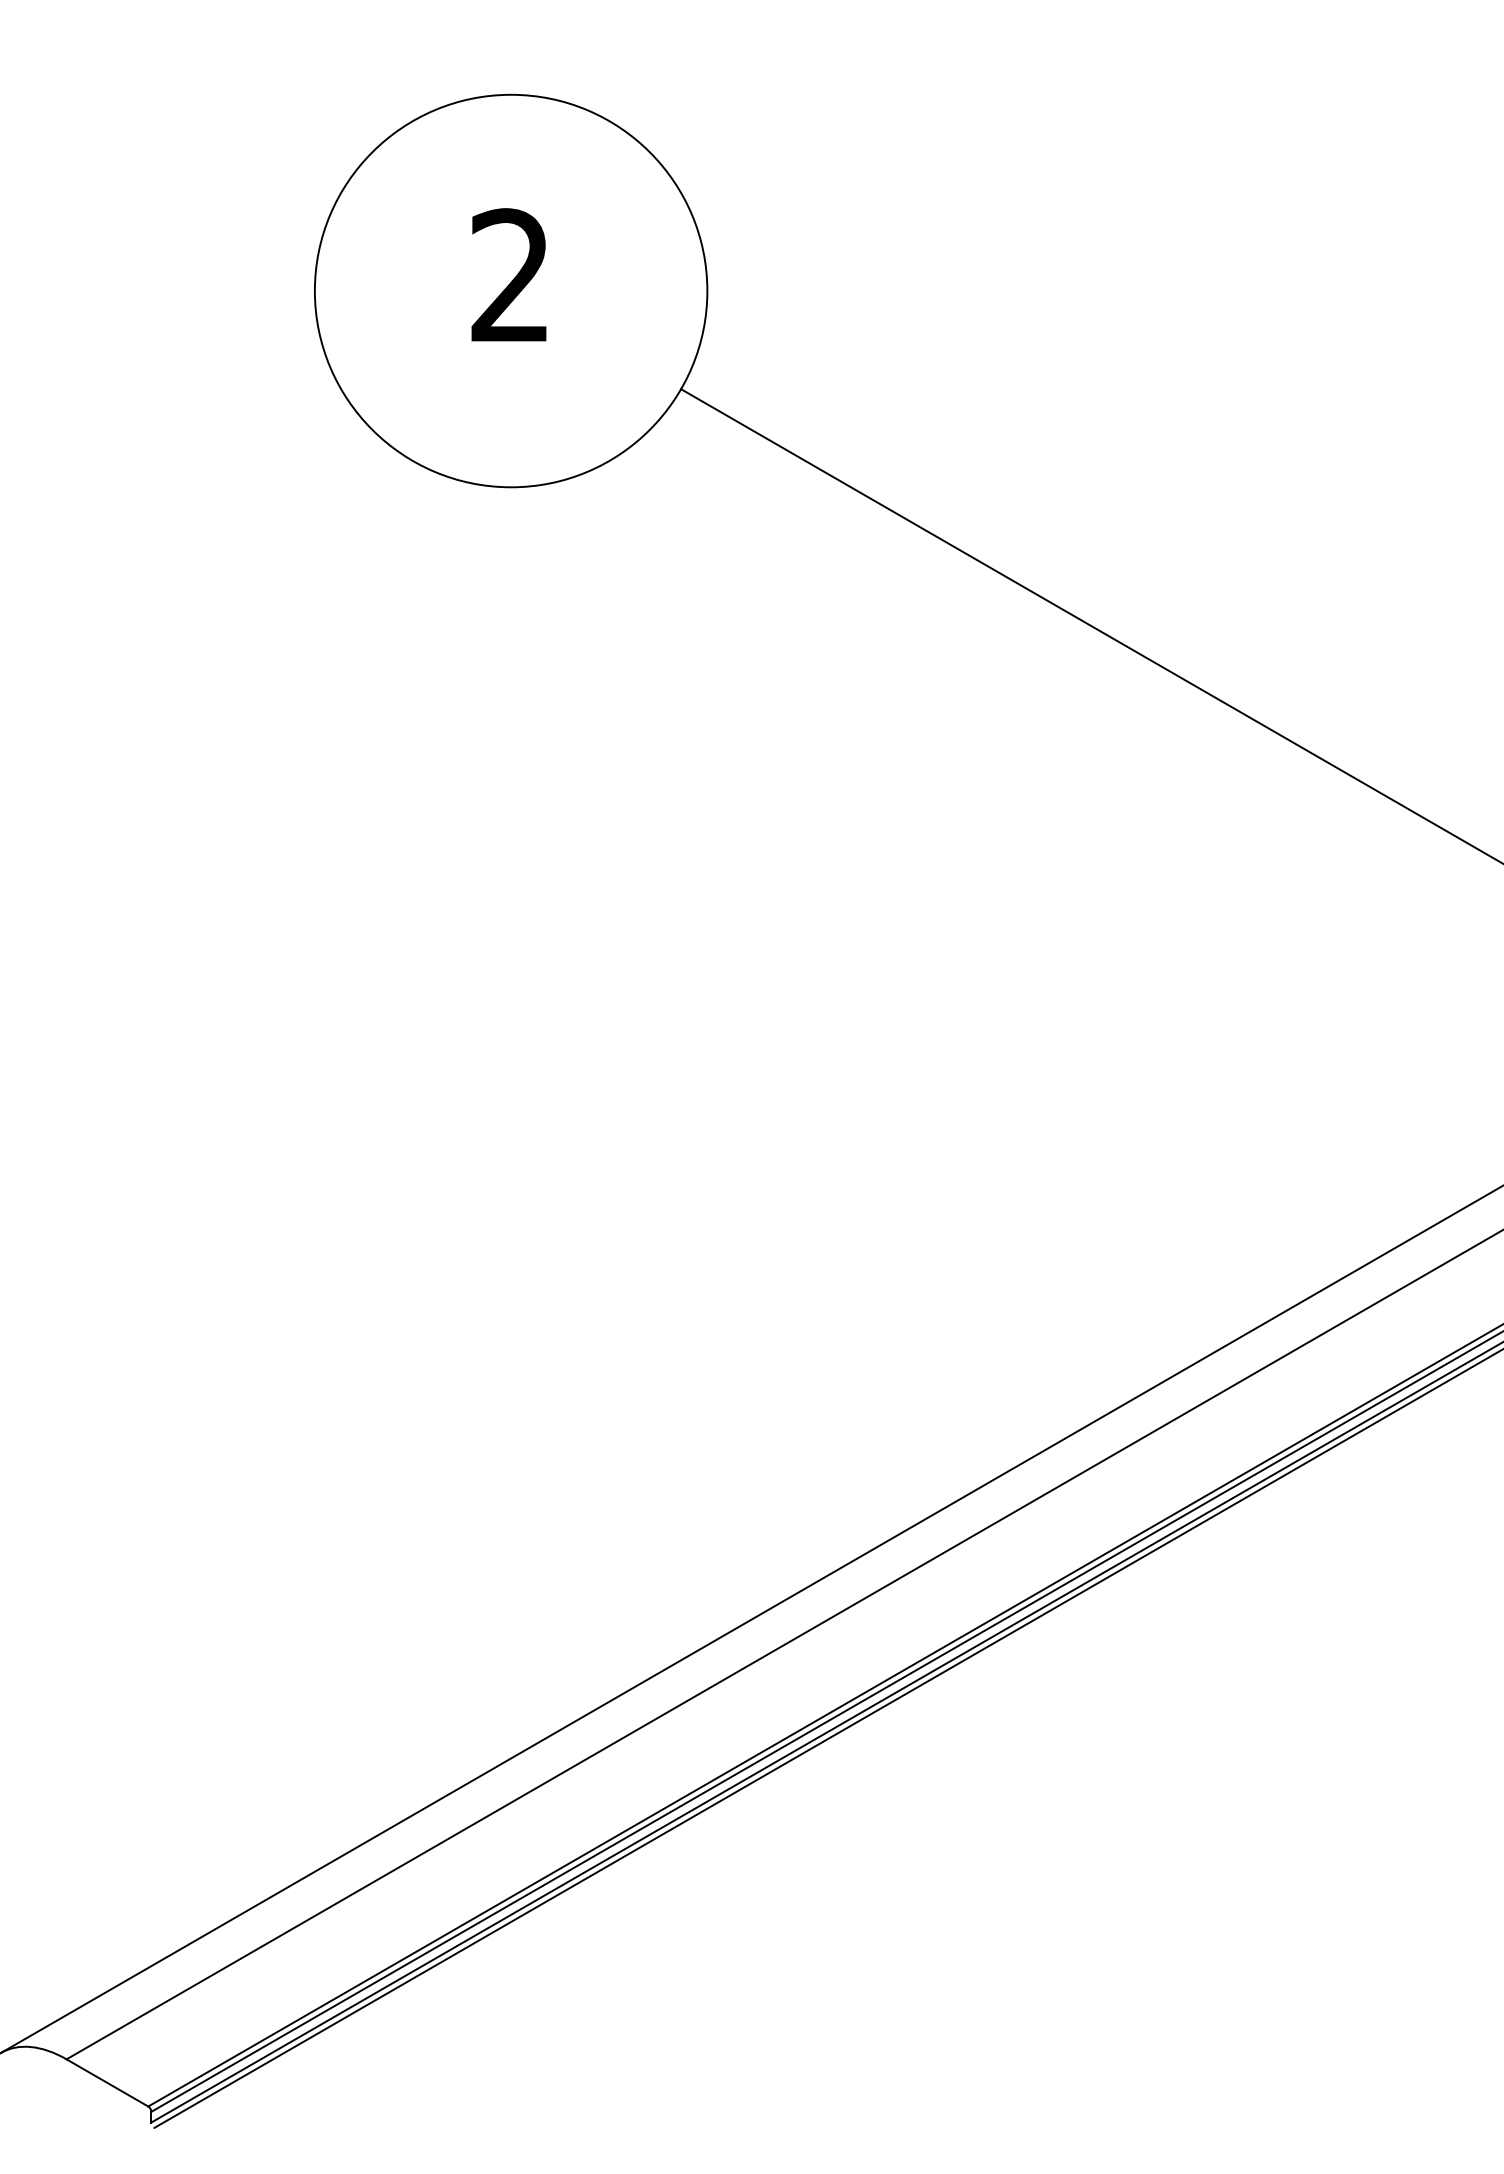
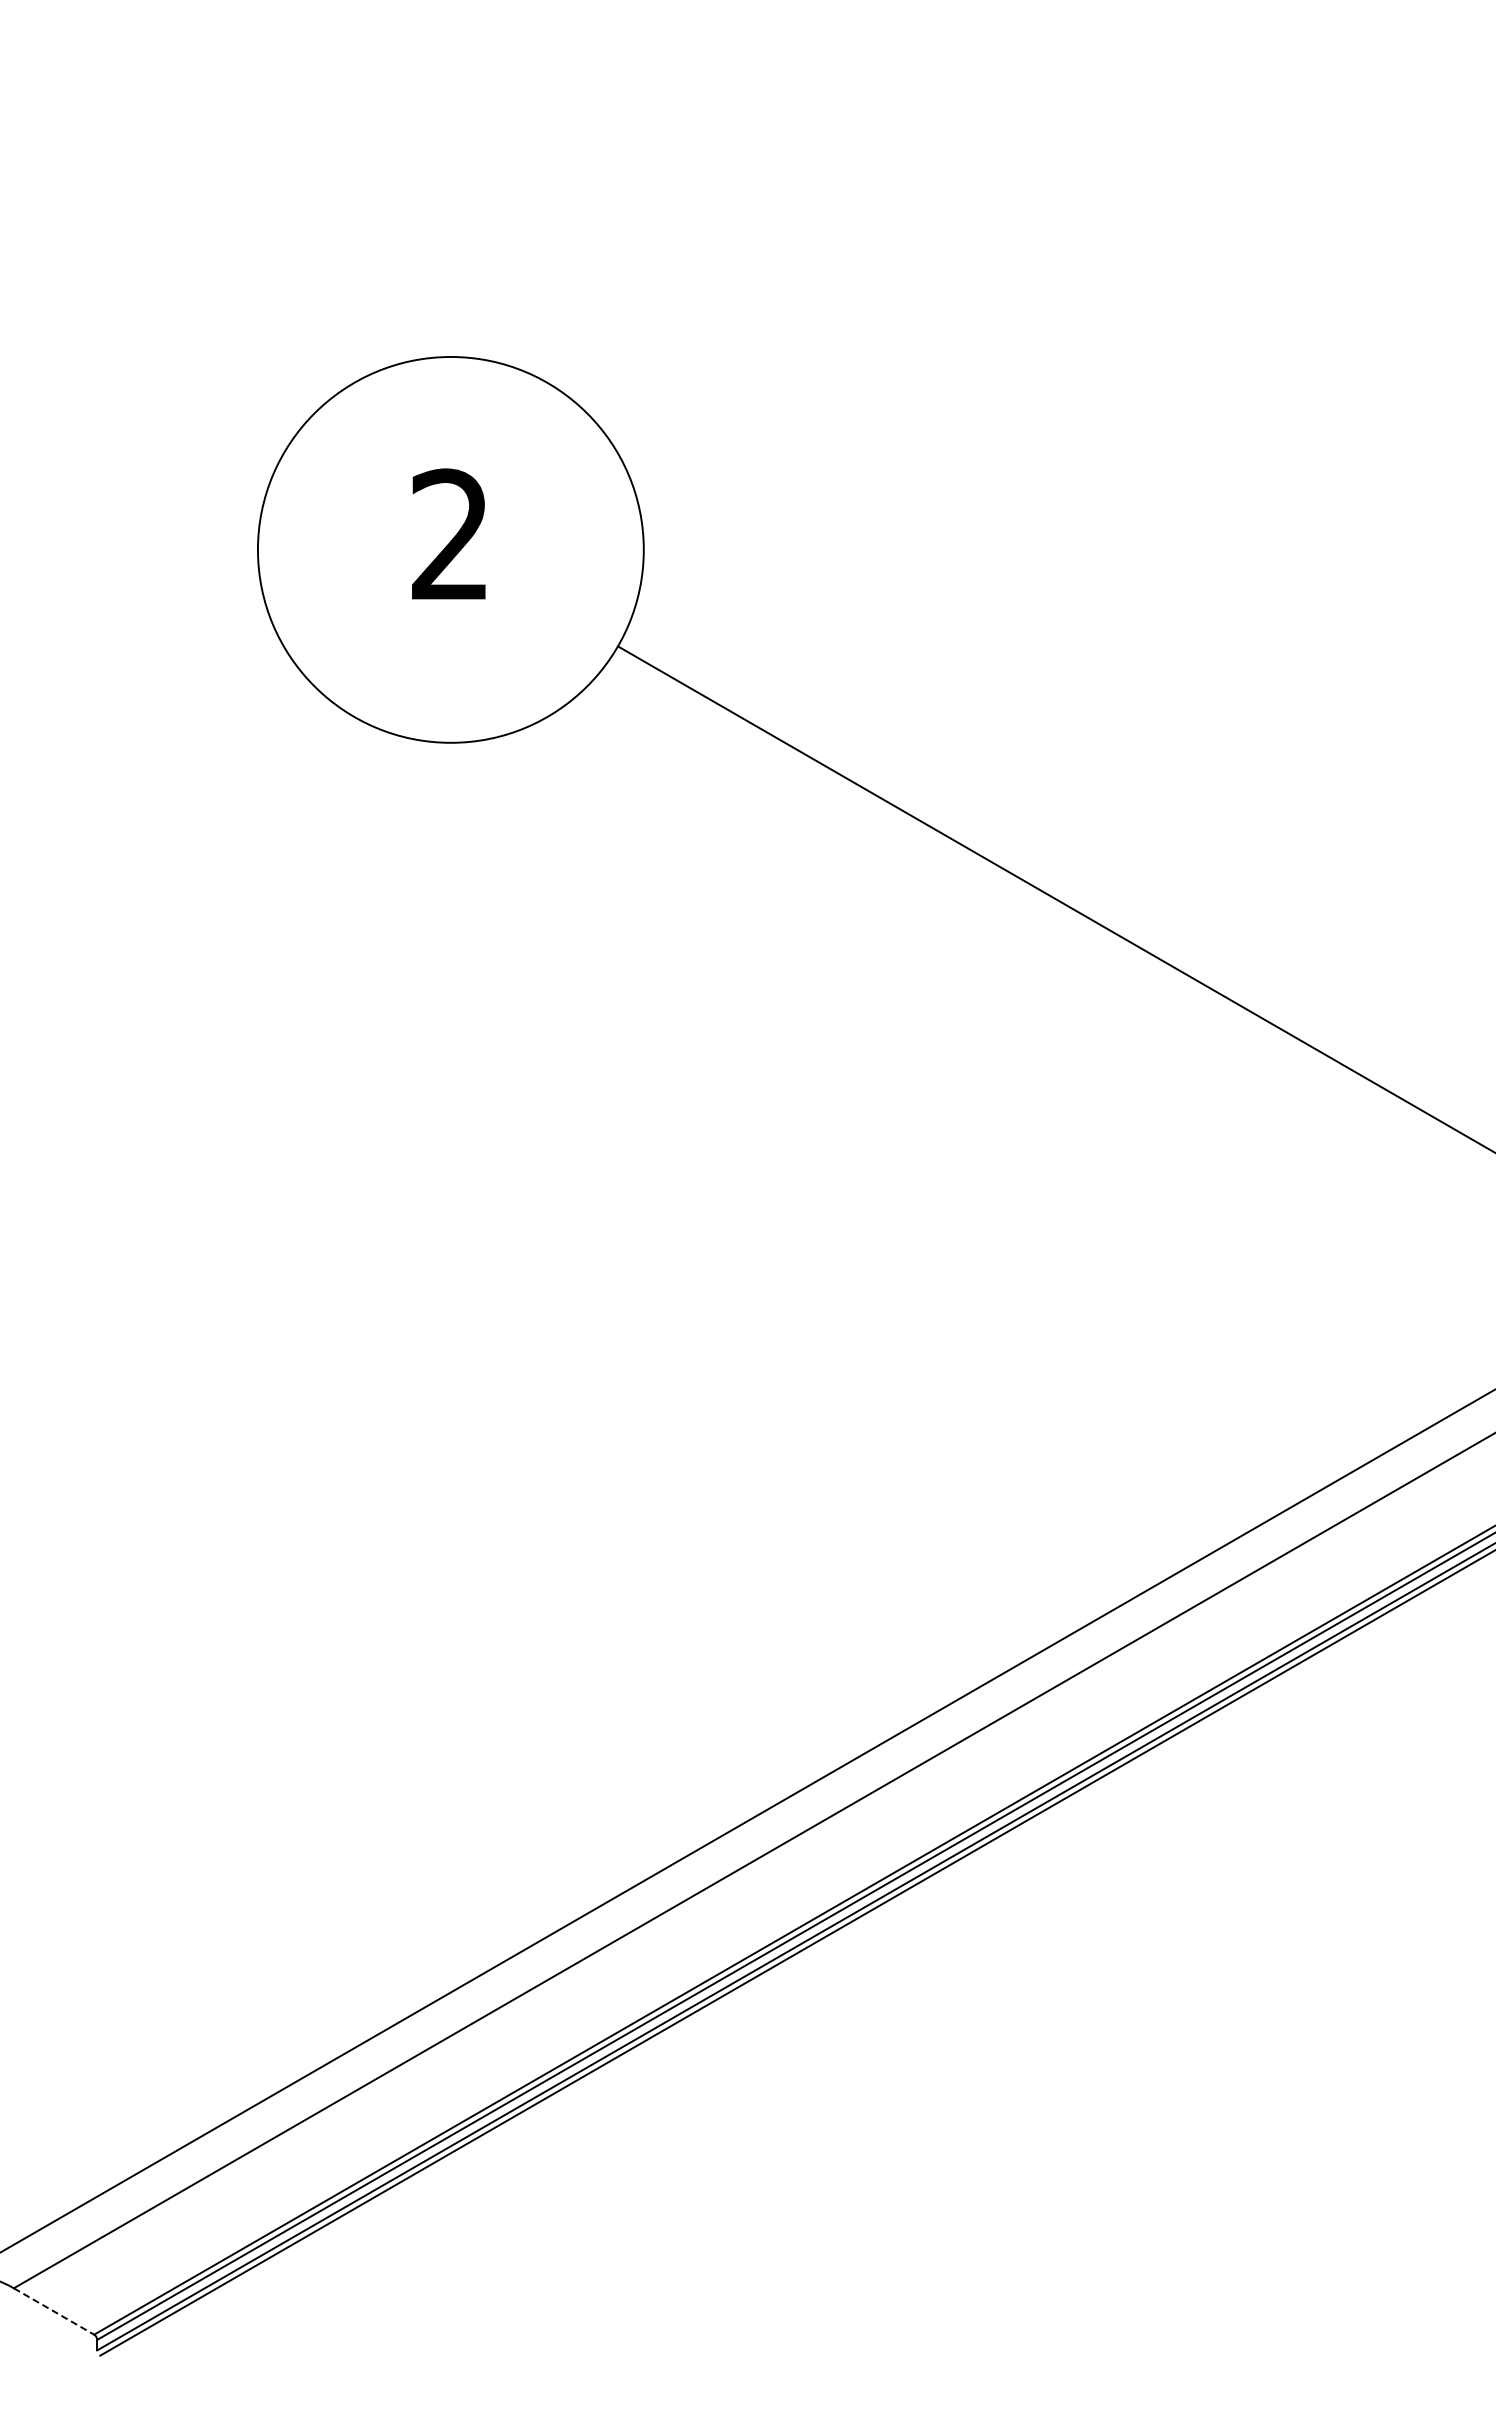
line: (107, 2082) -> (54, 2311), solid -> dashed

